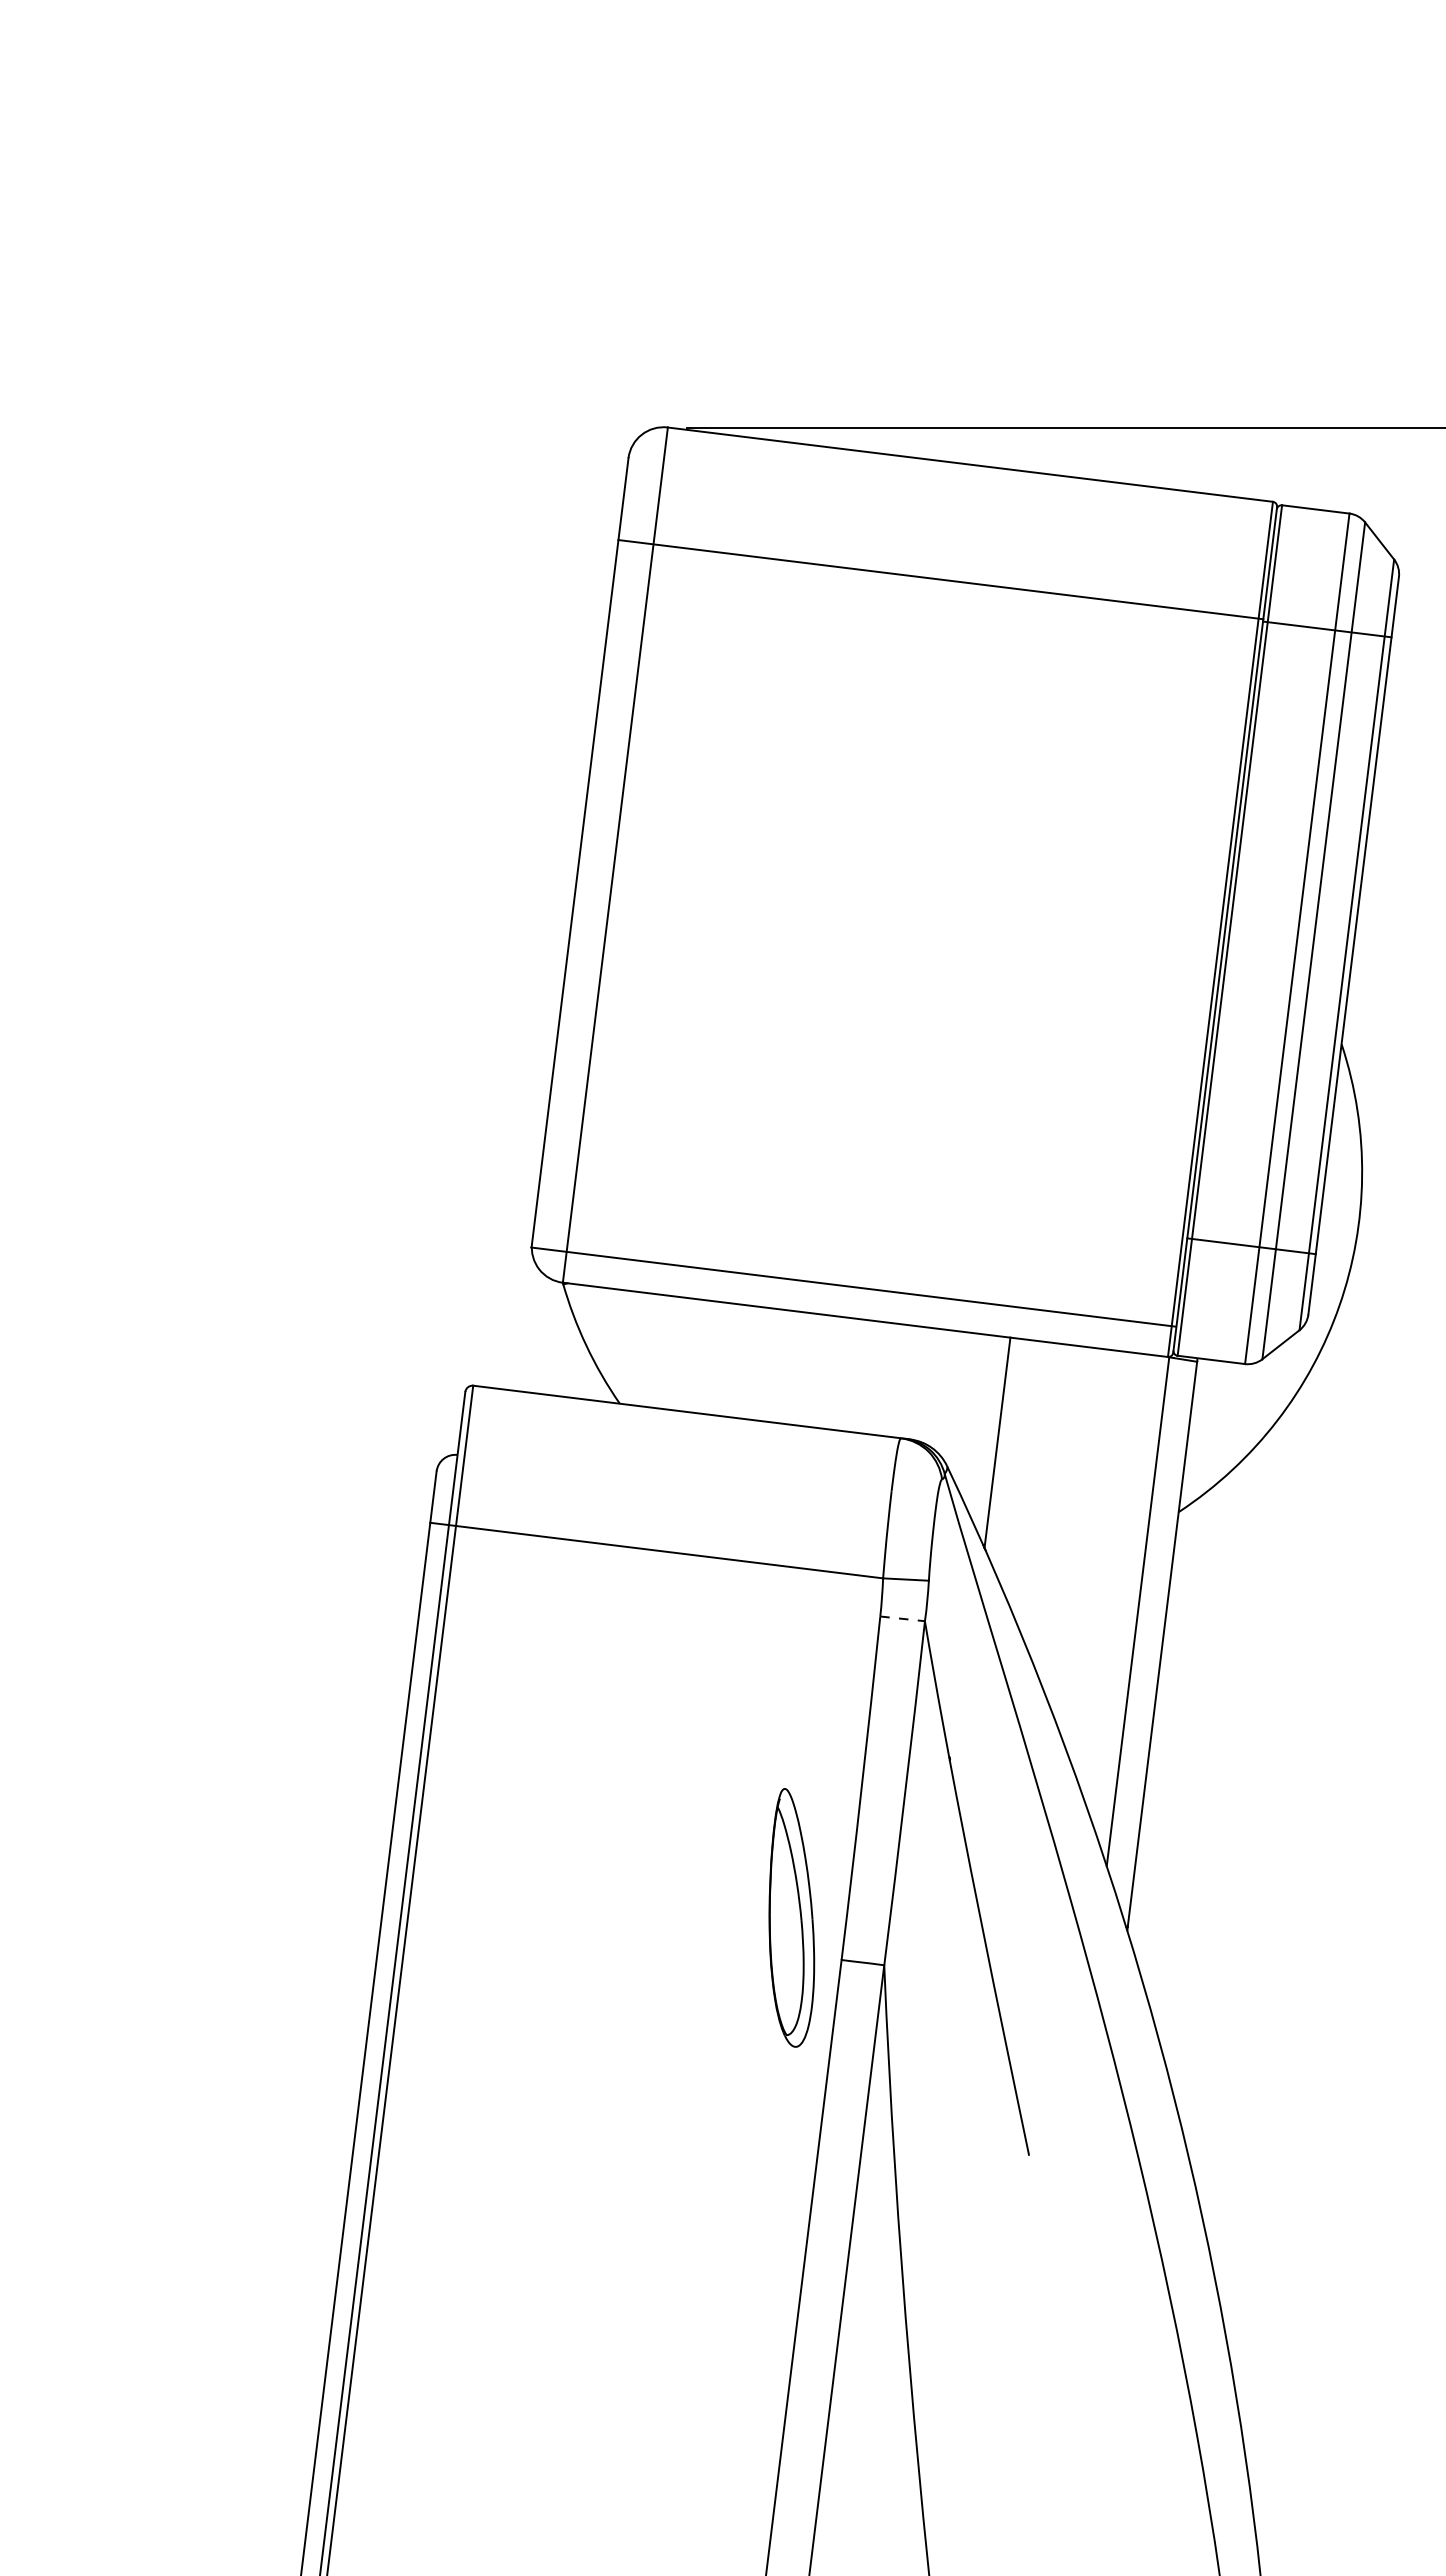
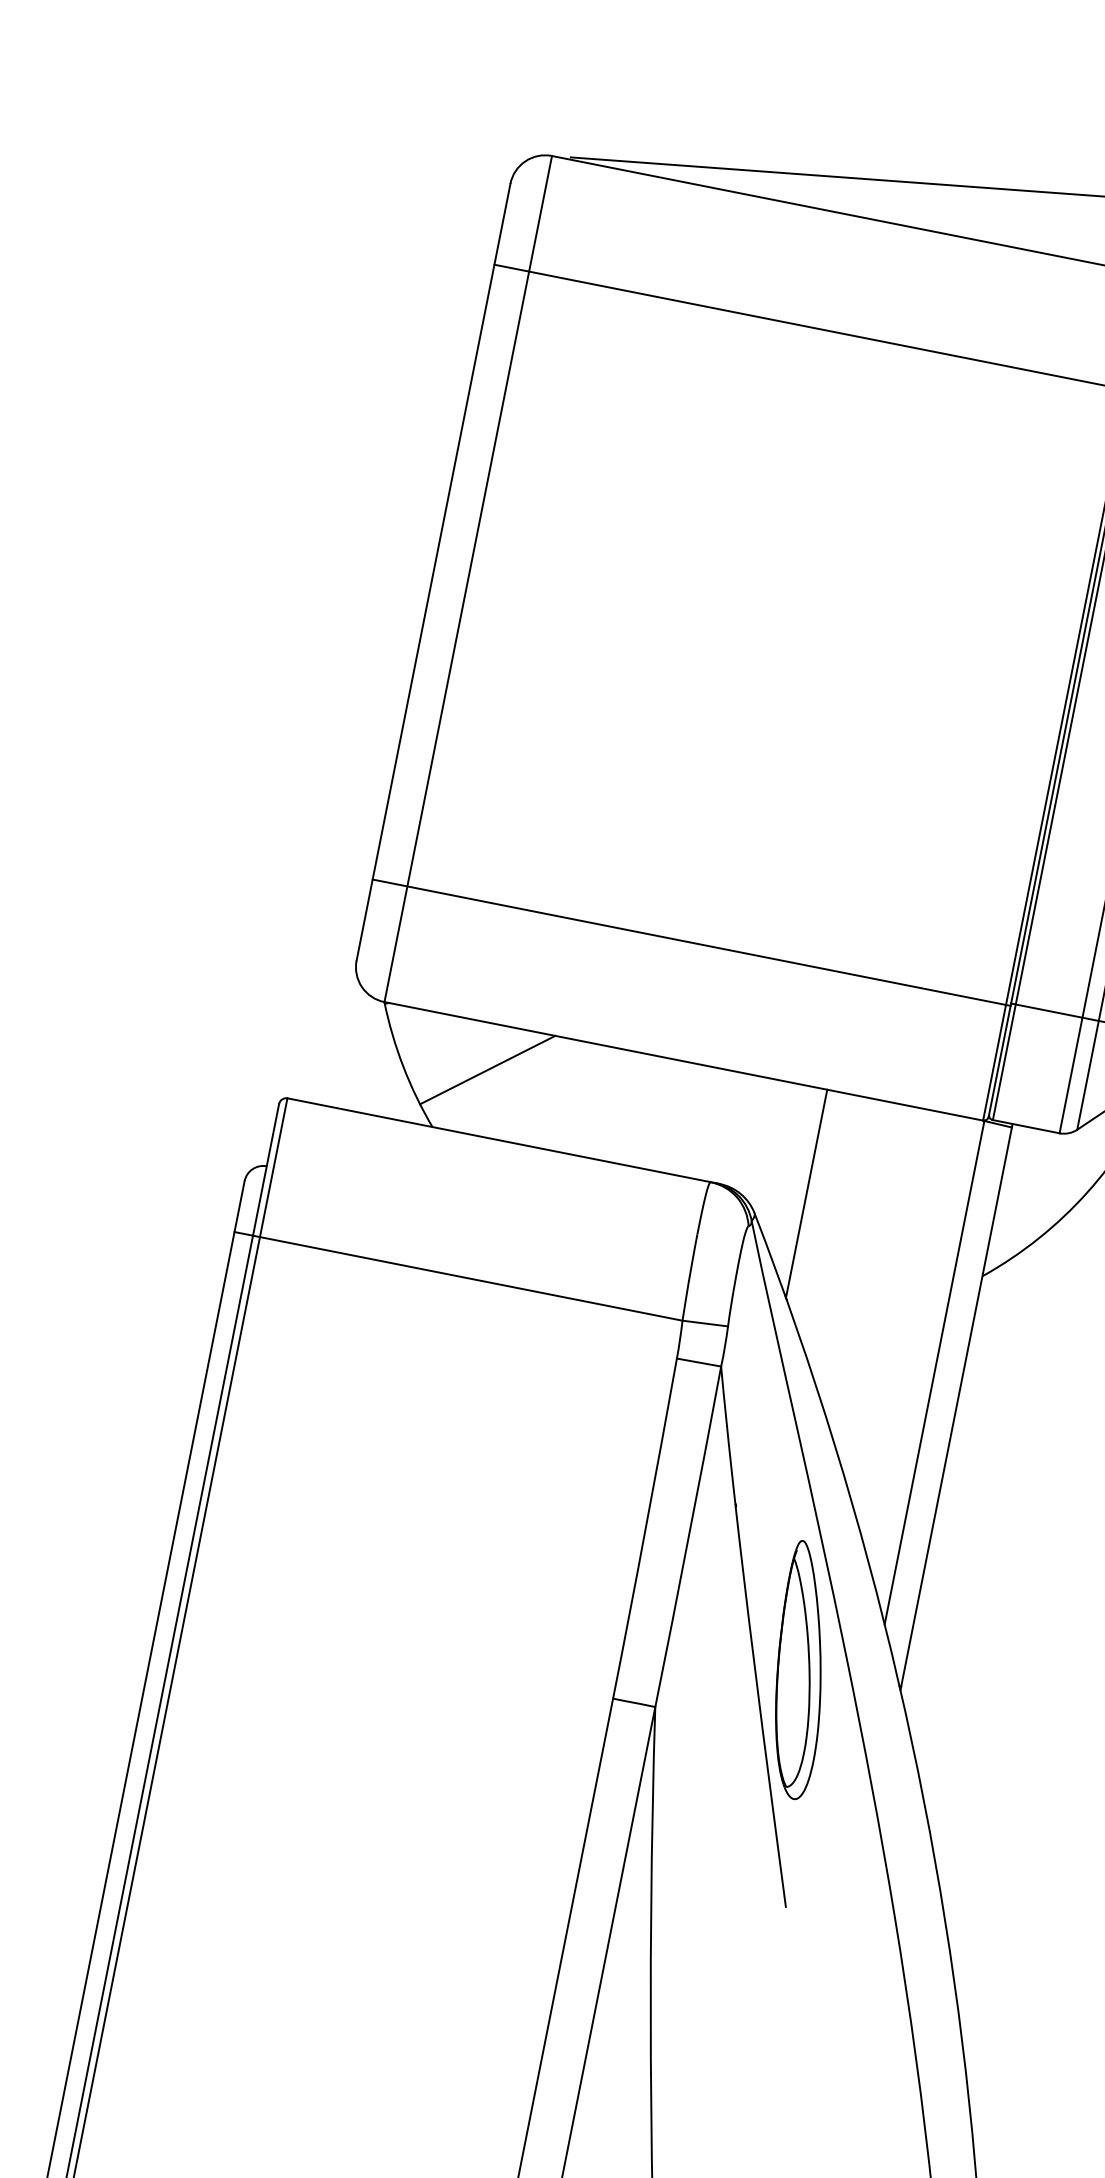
line: (853, 1286) -> (691, 942), moved
line: (670, 1342) -> (487, 1069), added
line: (903, 1618) -> (699, 1362), dashed -> solid
part: (791, 1917) -> (799, 1669), moved

